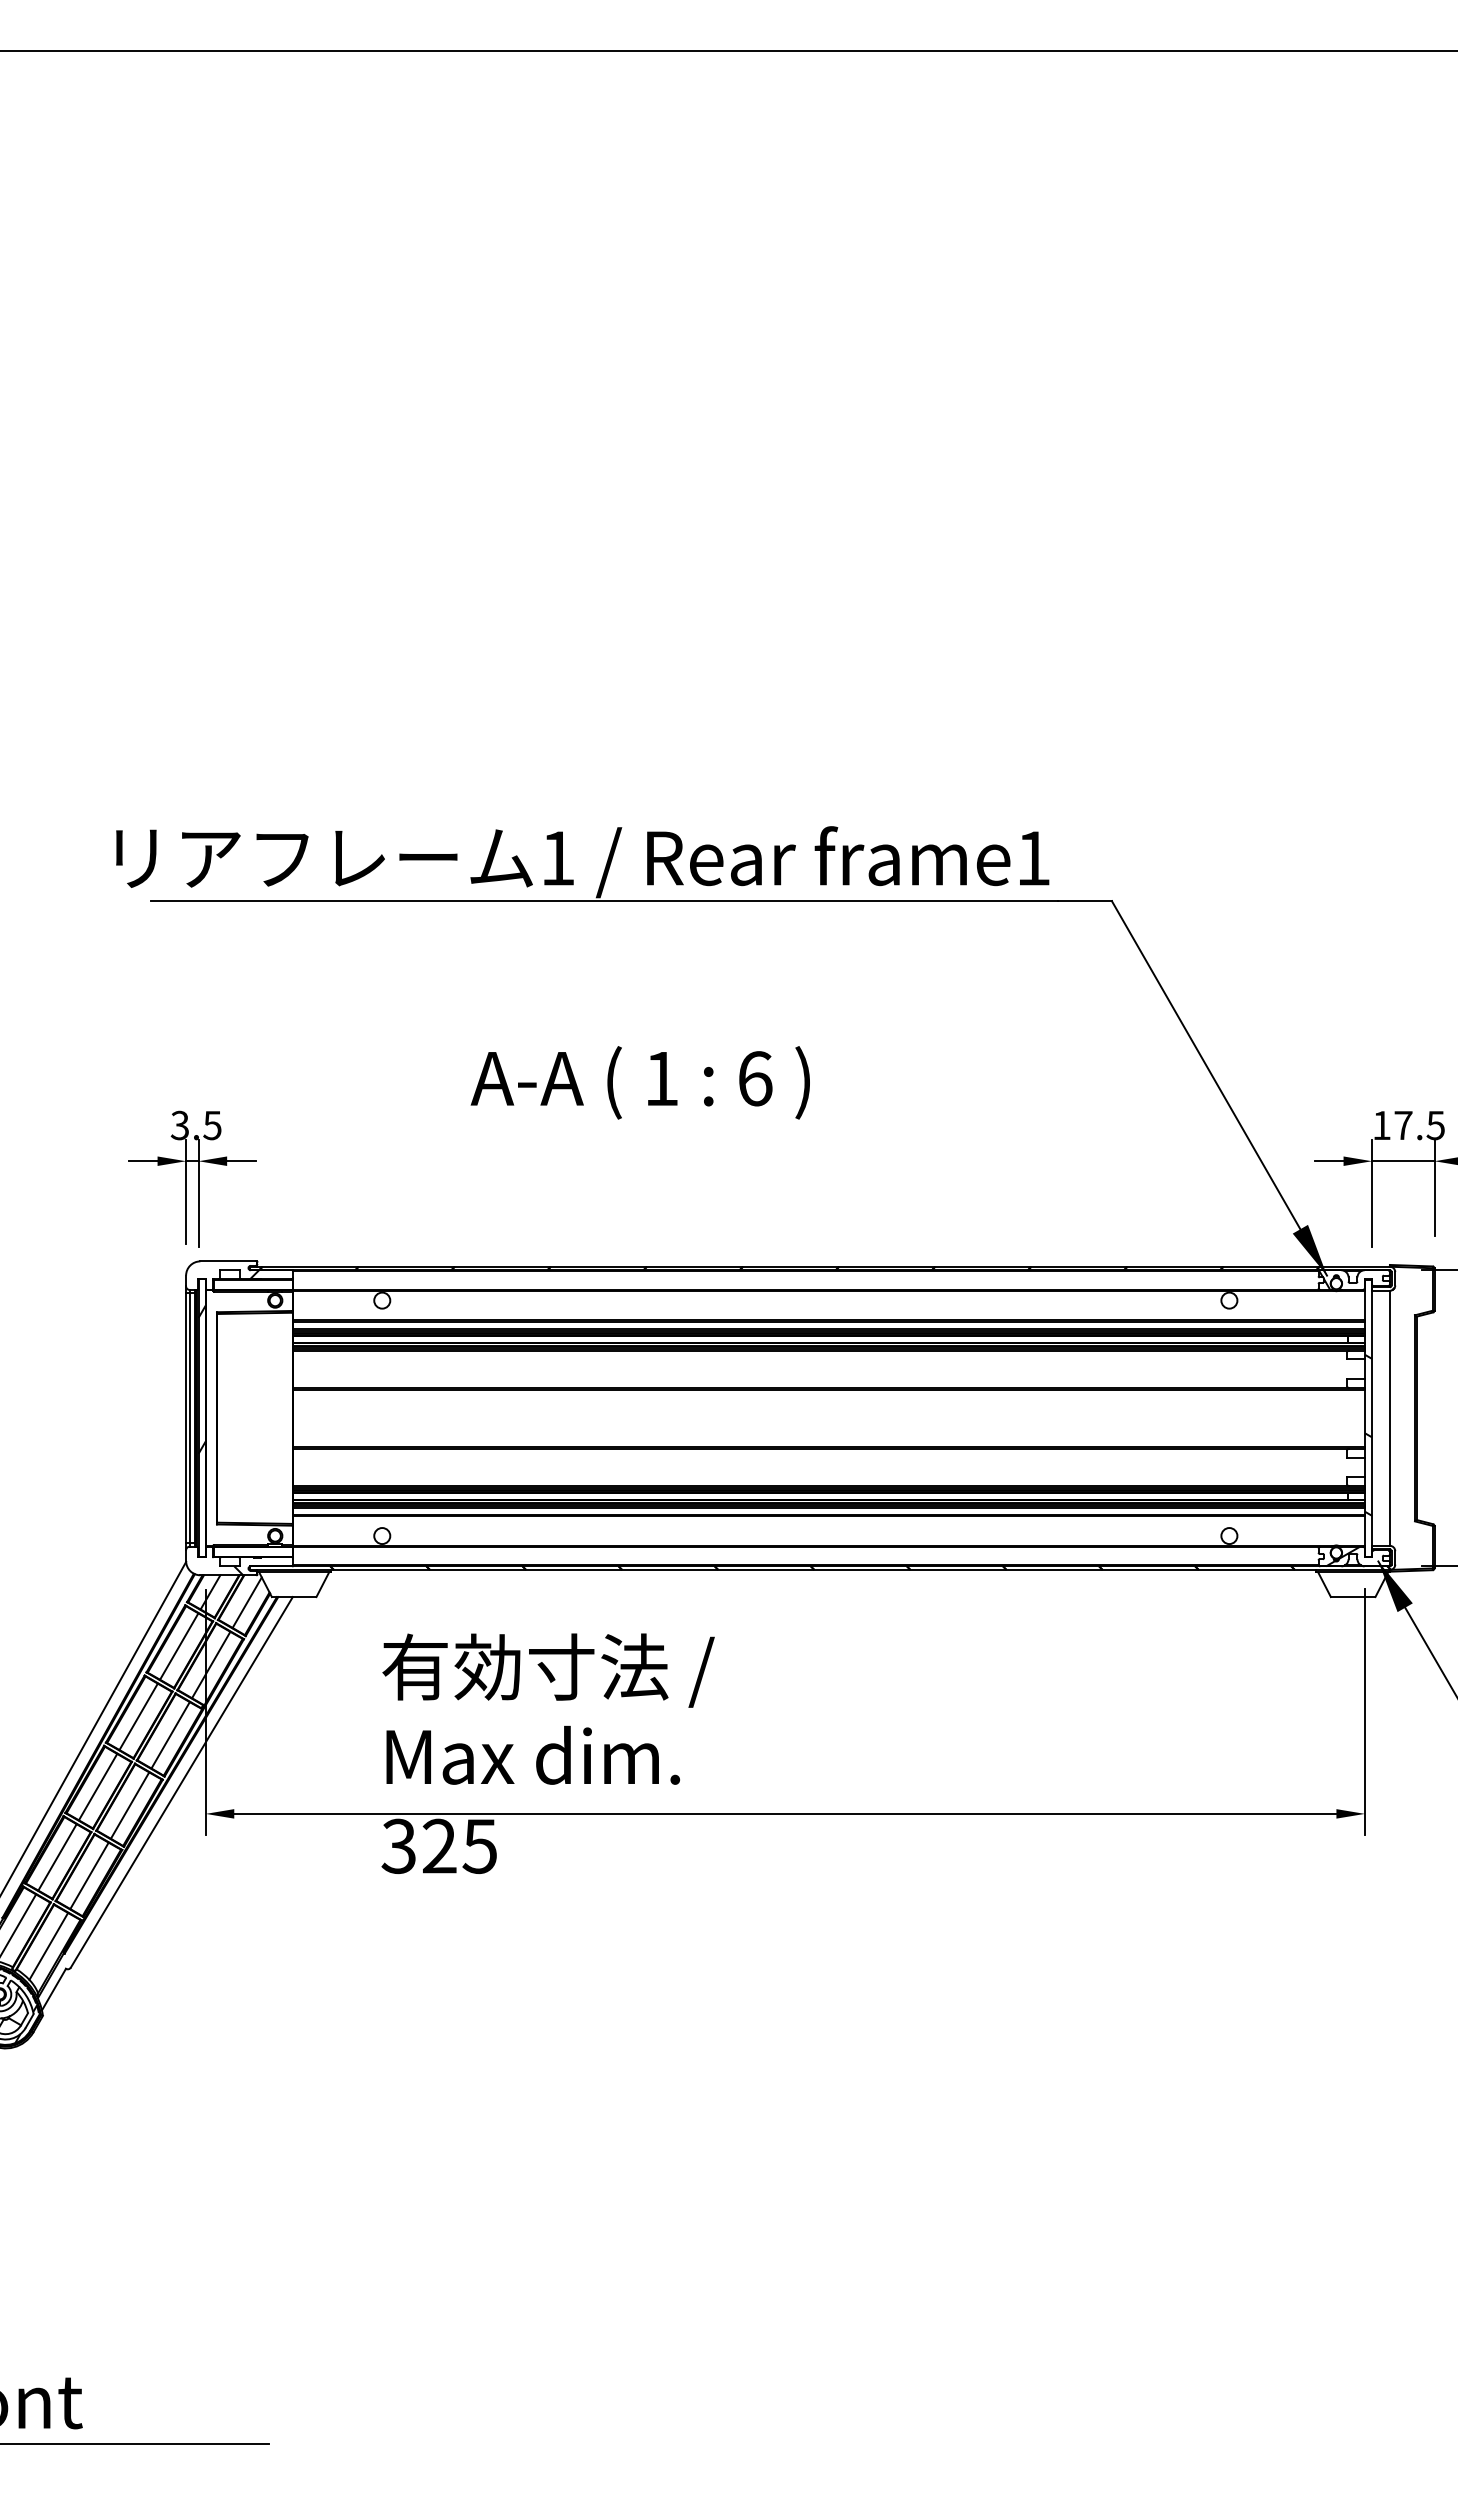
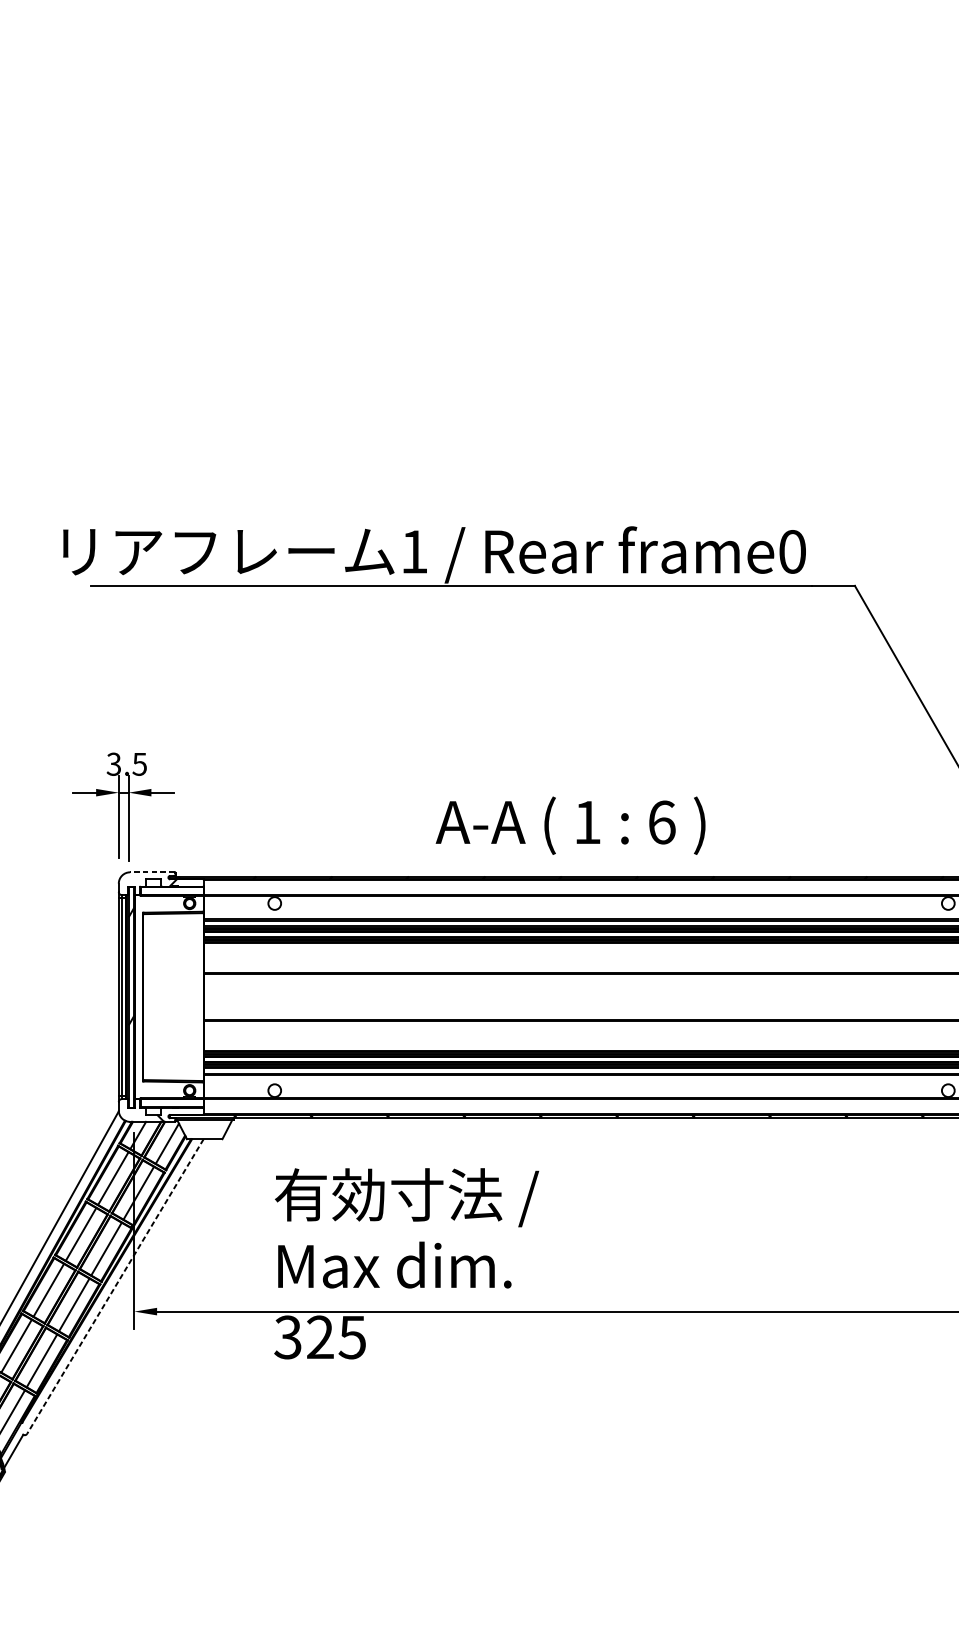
text: (1033, 858) -> (792, 551), frame1 -> frame0
text: (639, 1082) -> (569, 825), moved
line: (228, 1261) -> (152, 872), solid -> dashed
line: (181, 1782) -> (115, 1286), solid -> dashed

